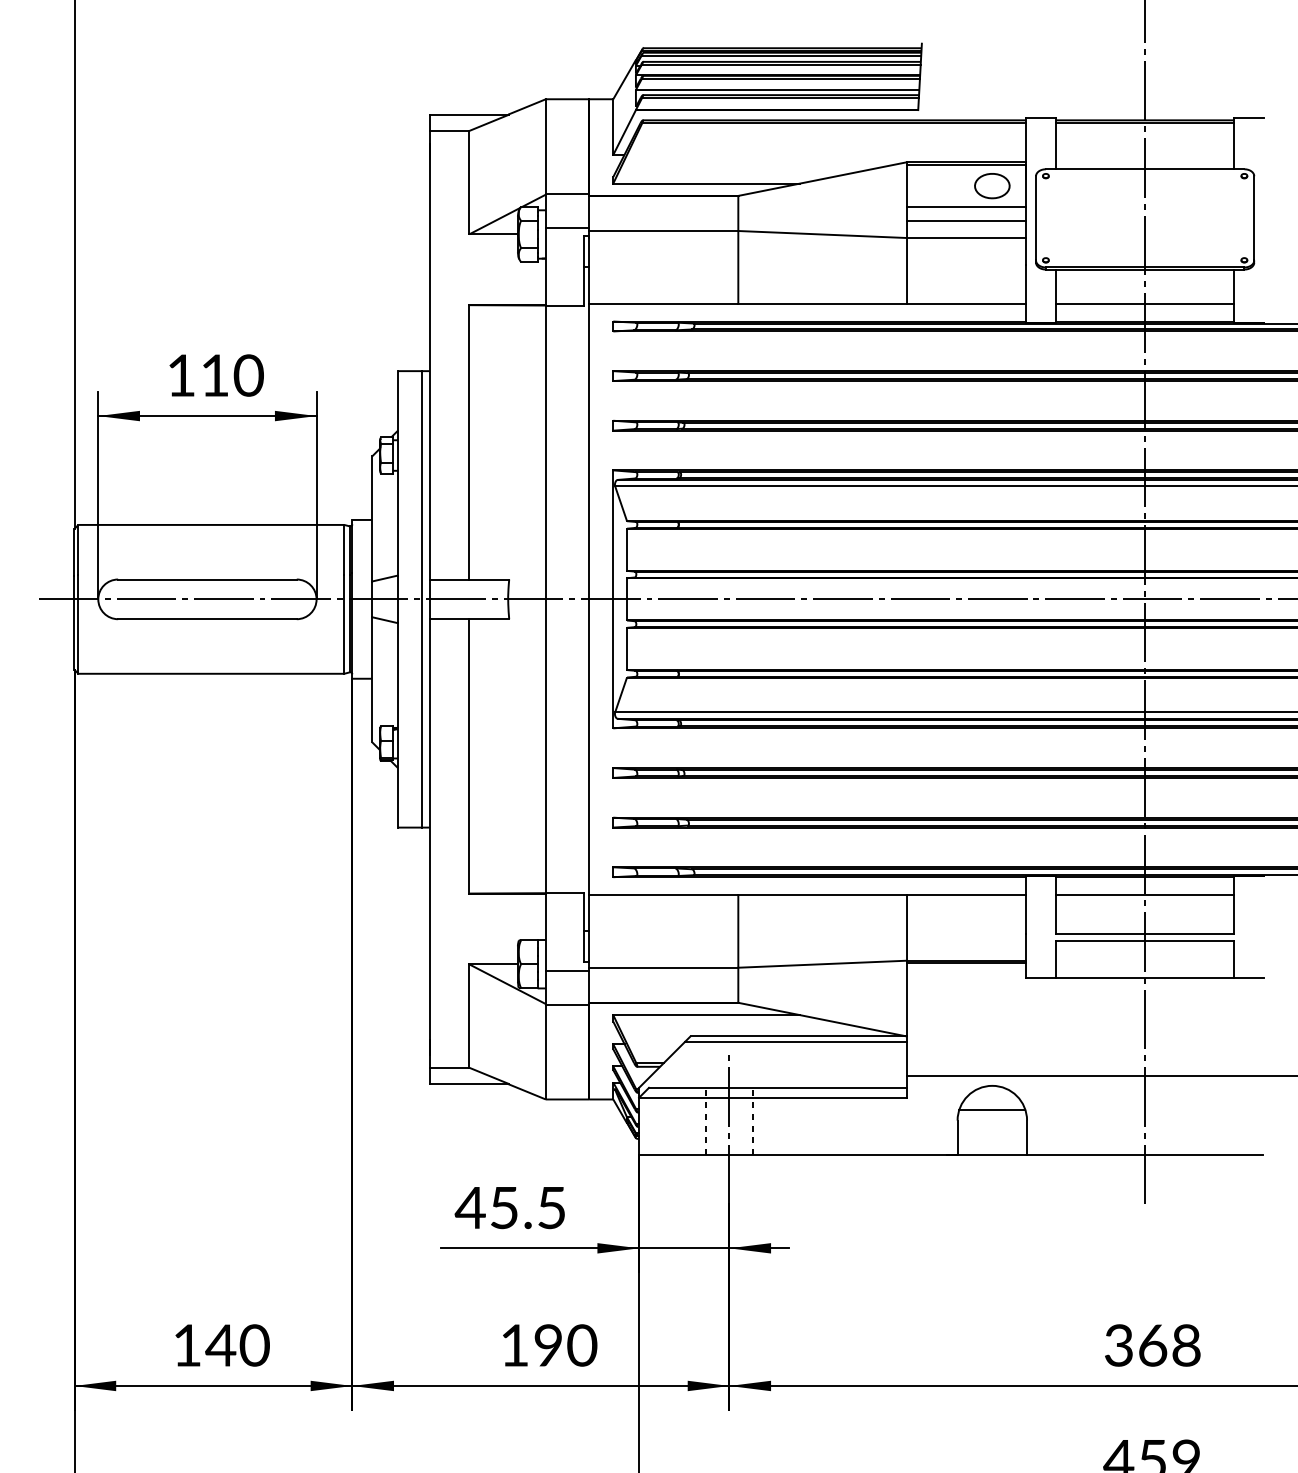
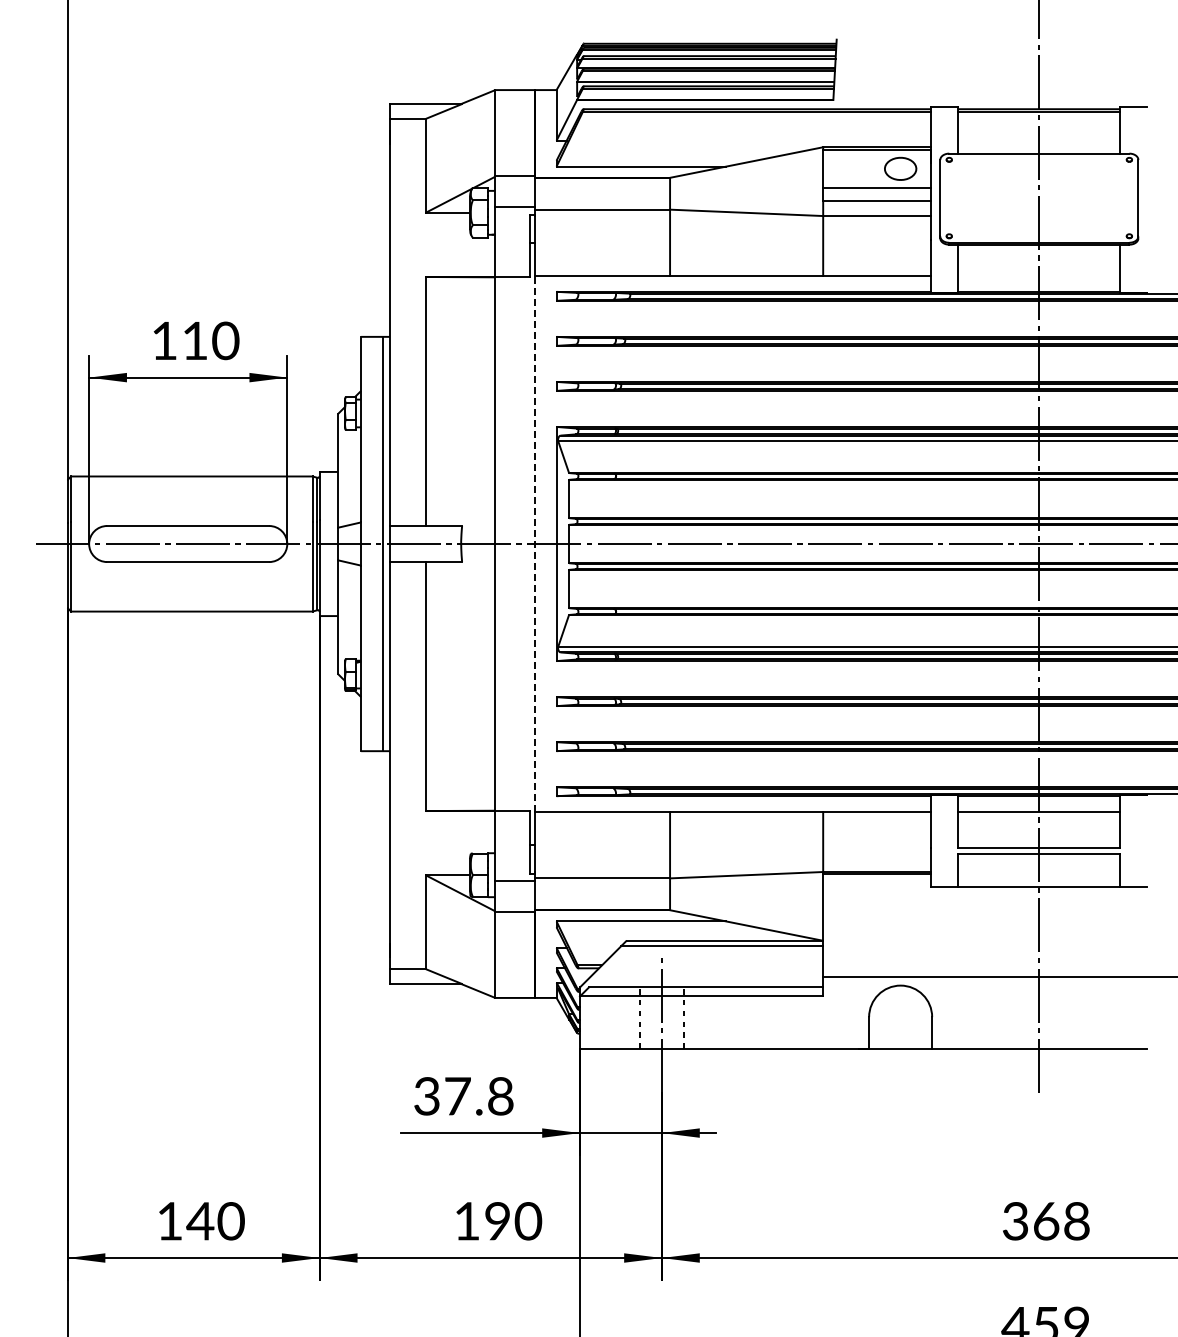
line: (1145, 303) -> (1039, 275), removed
line: (588, 598) -> (534, 543), solid -> dashed
line: (992, 1109) -> (900, 1007), removed
text: (509, 1208) -> (462, 1096), 45.5 -> 37.8

